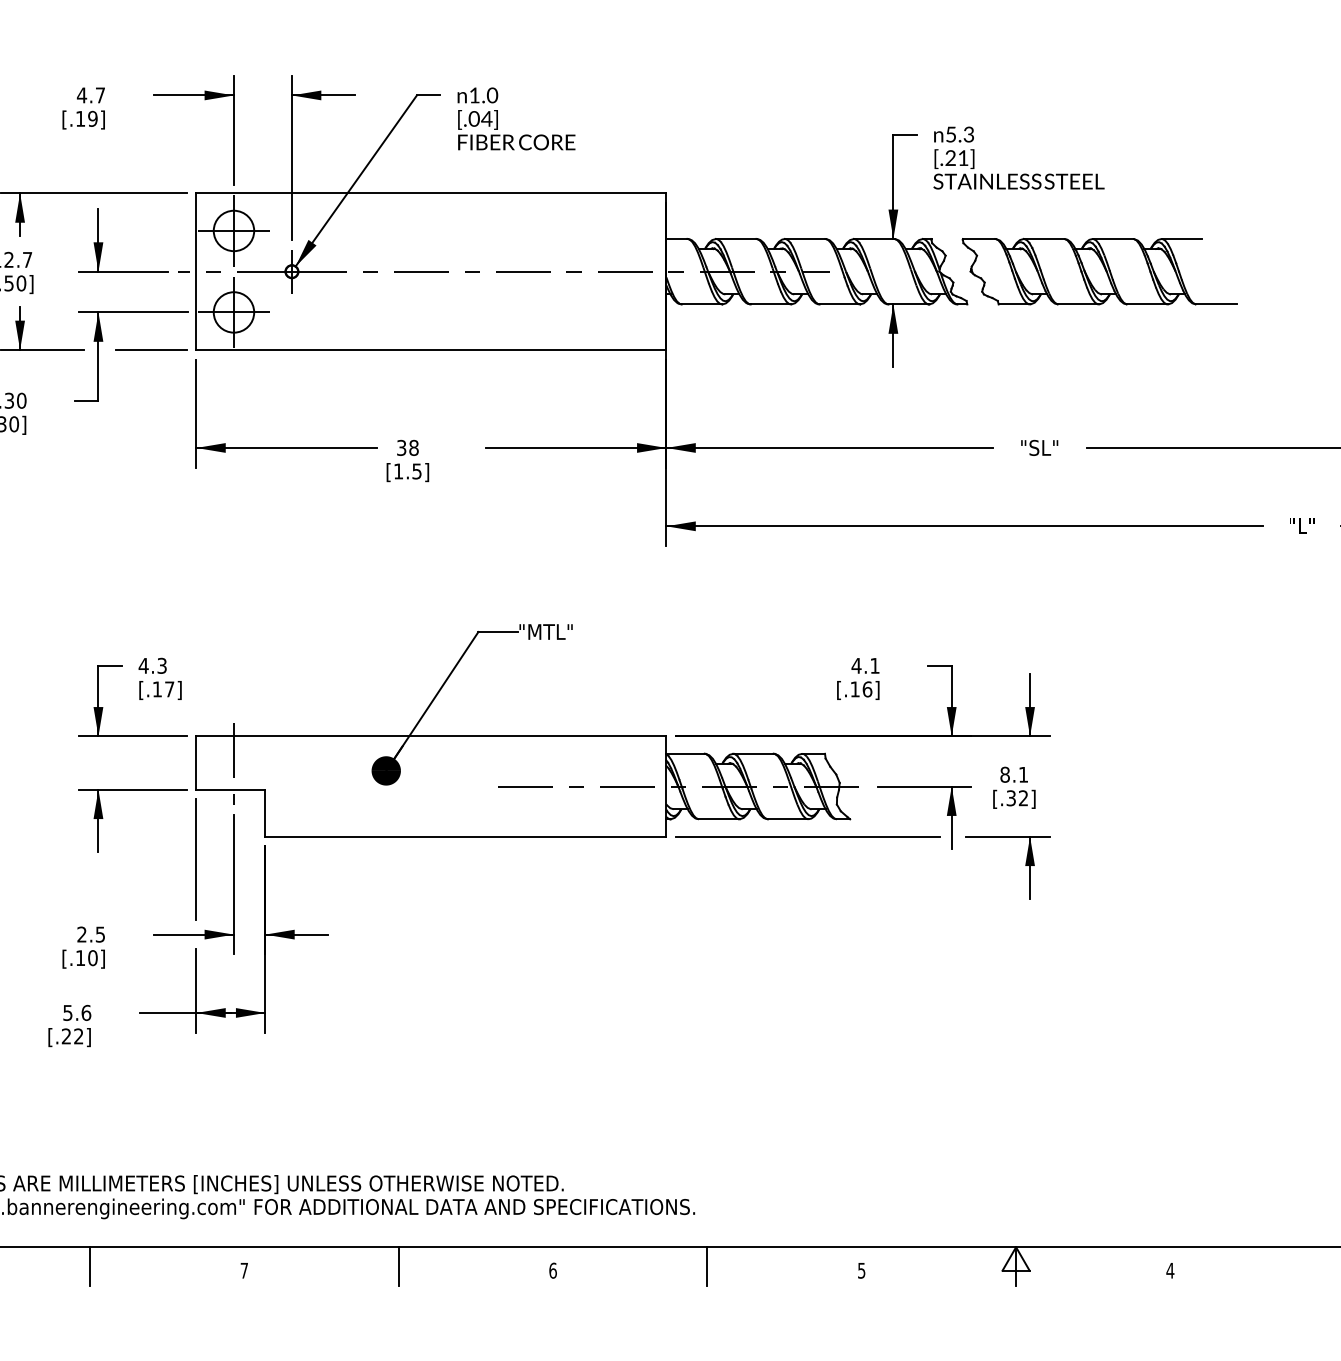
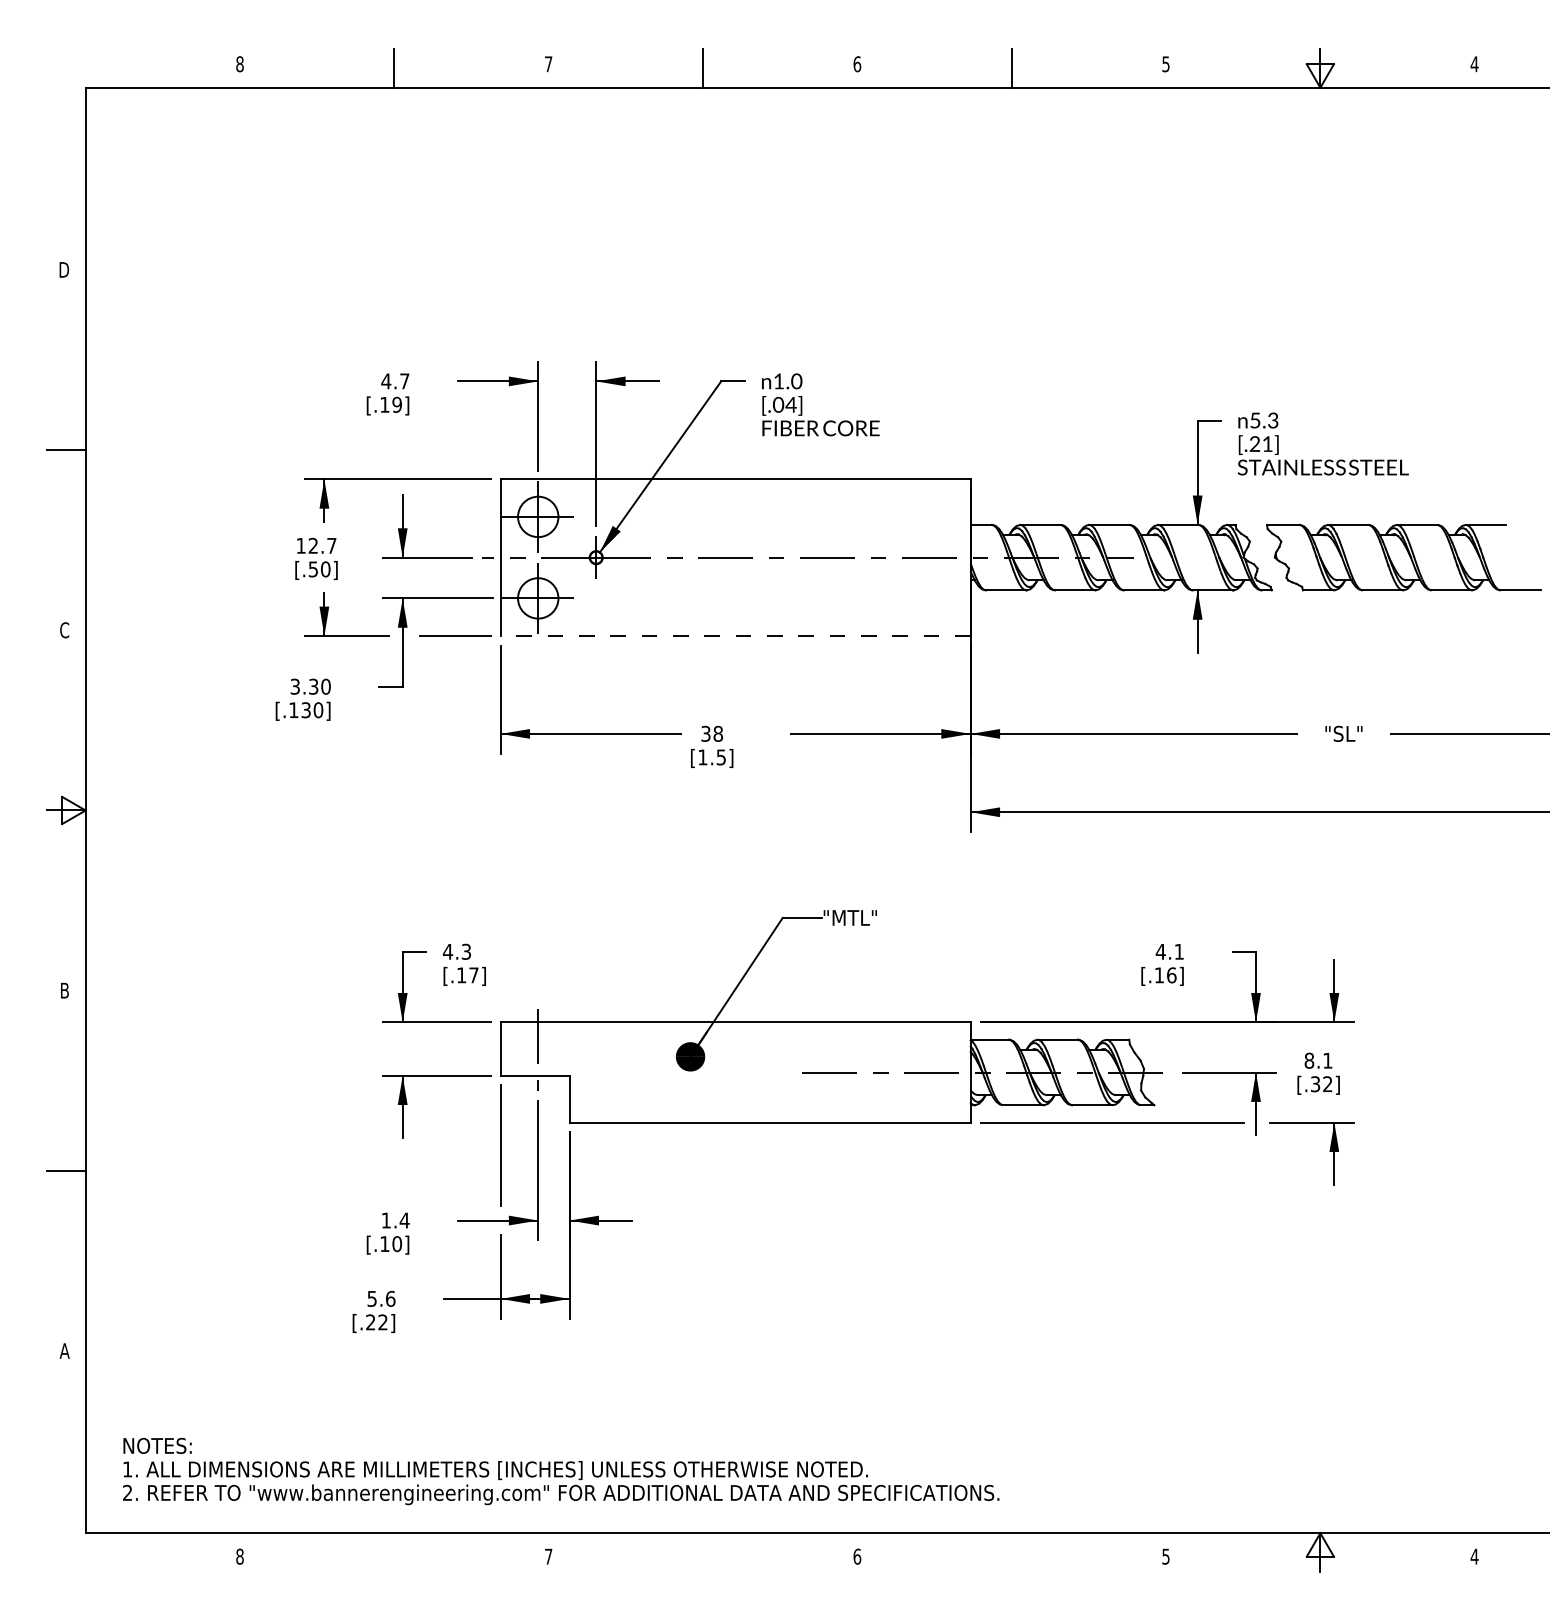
line: (431, 350) -> (735, 636), solid -> dashed
text: (91, 934) -> (395, 1220), 2.5 -> 1.4
line: (90, 1266) -> (394, 1552), removed
line: (399, 1266) -> (703, 1552), removed
line: (707, 1266) -> (1011, 1552), removed

